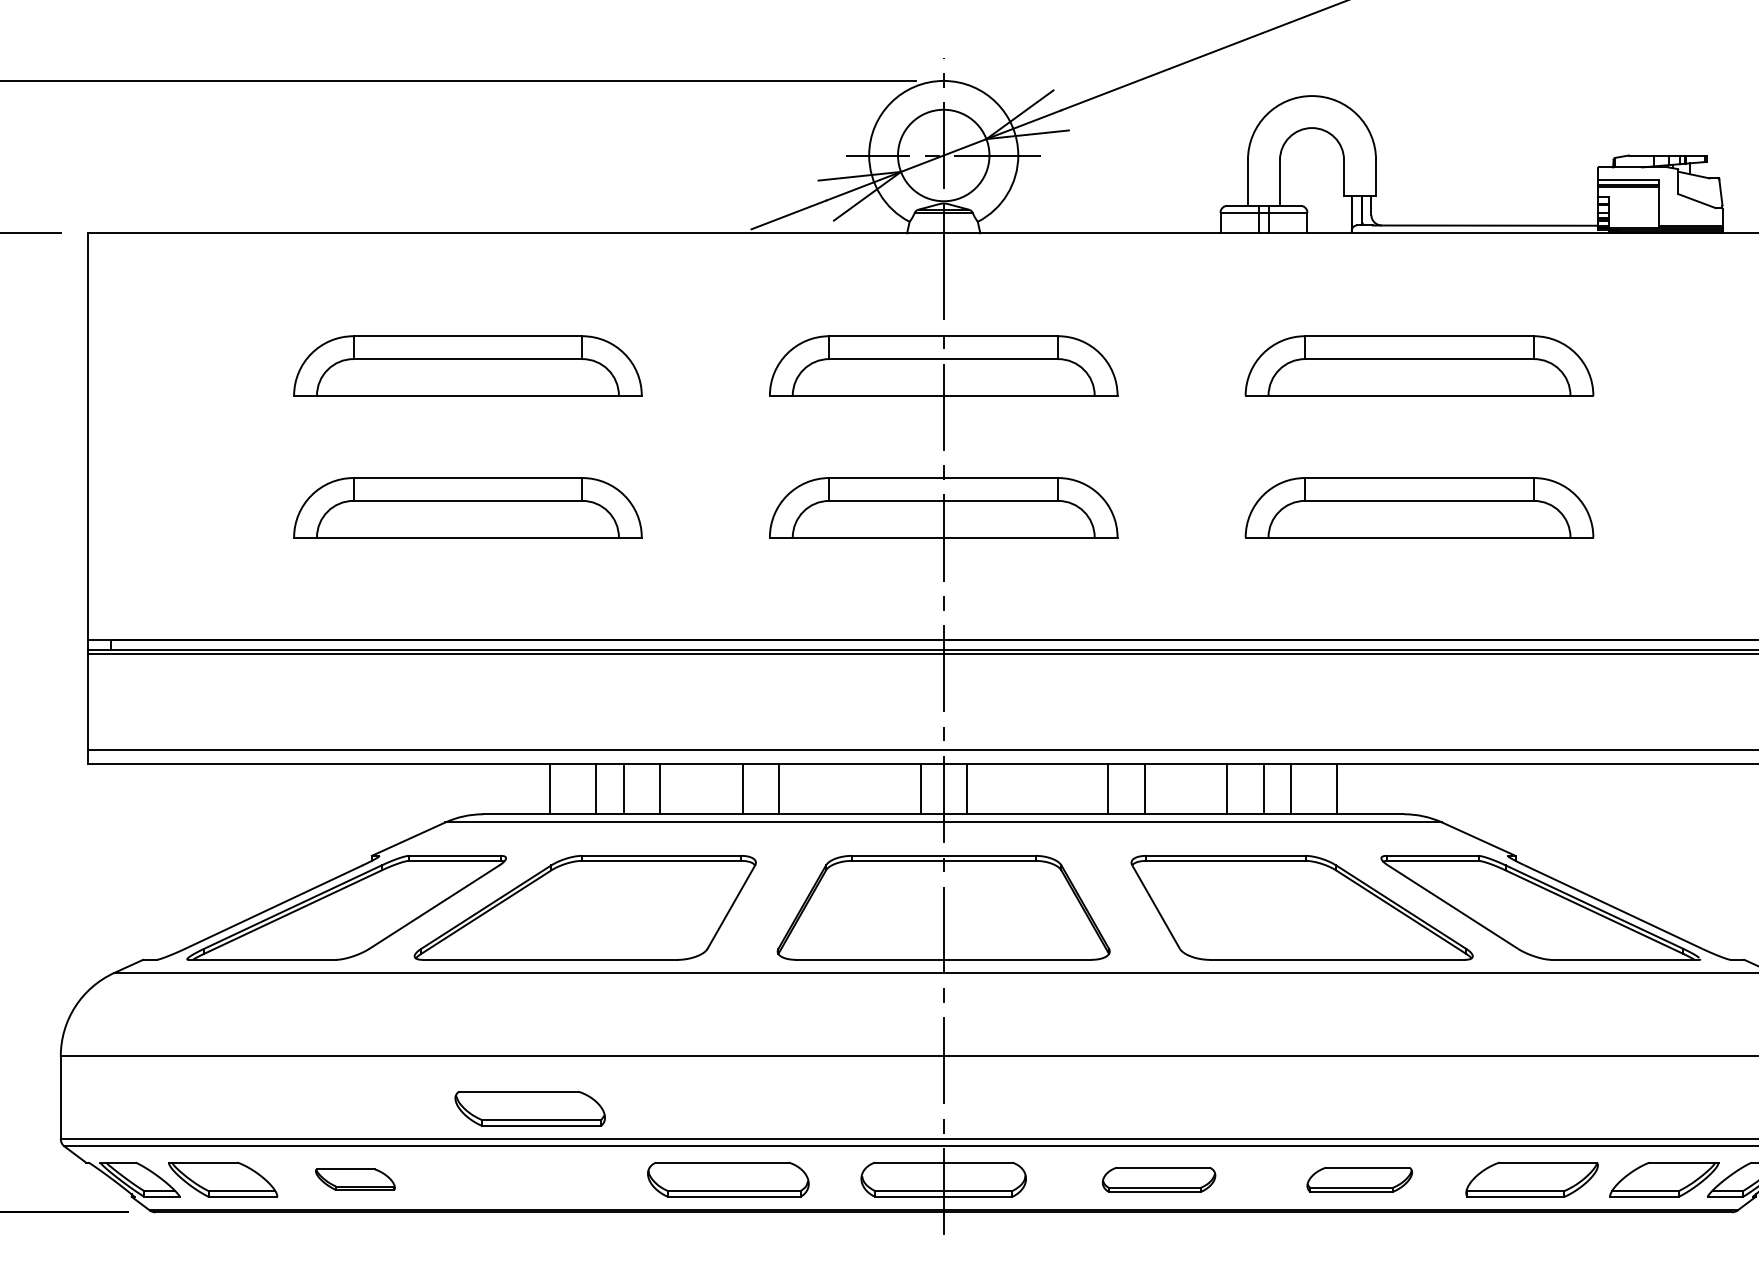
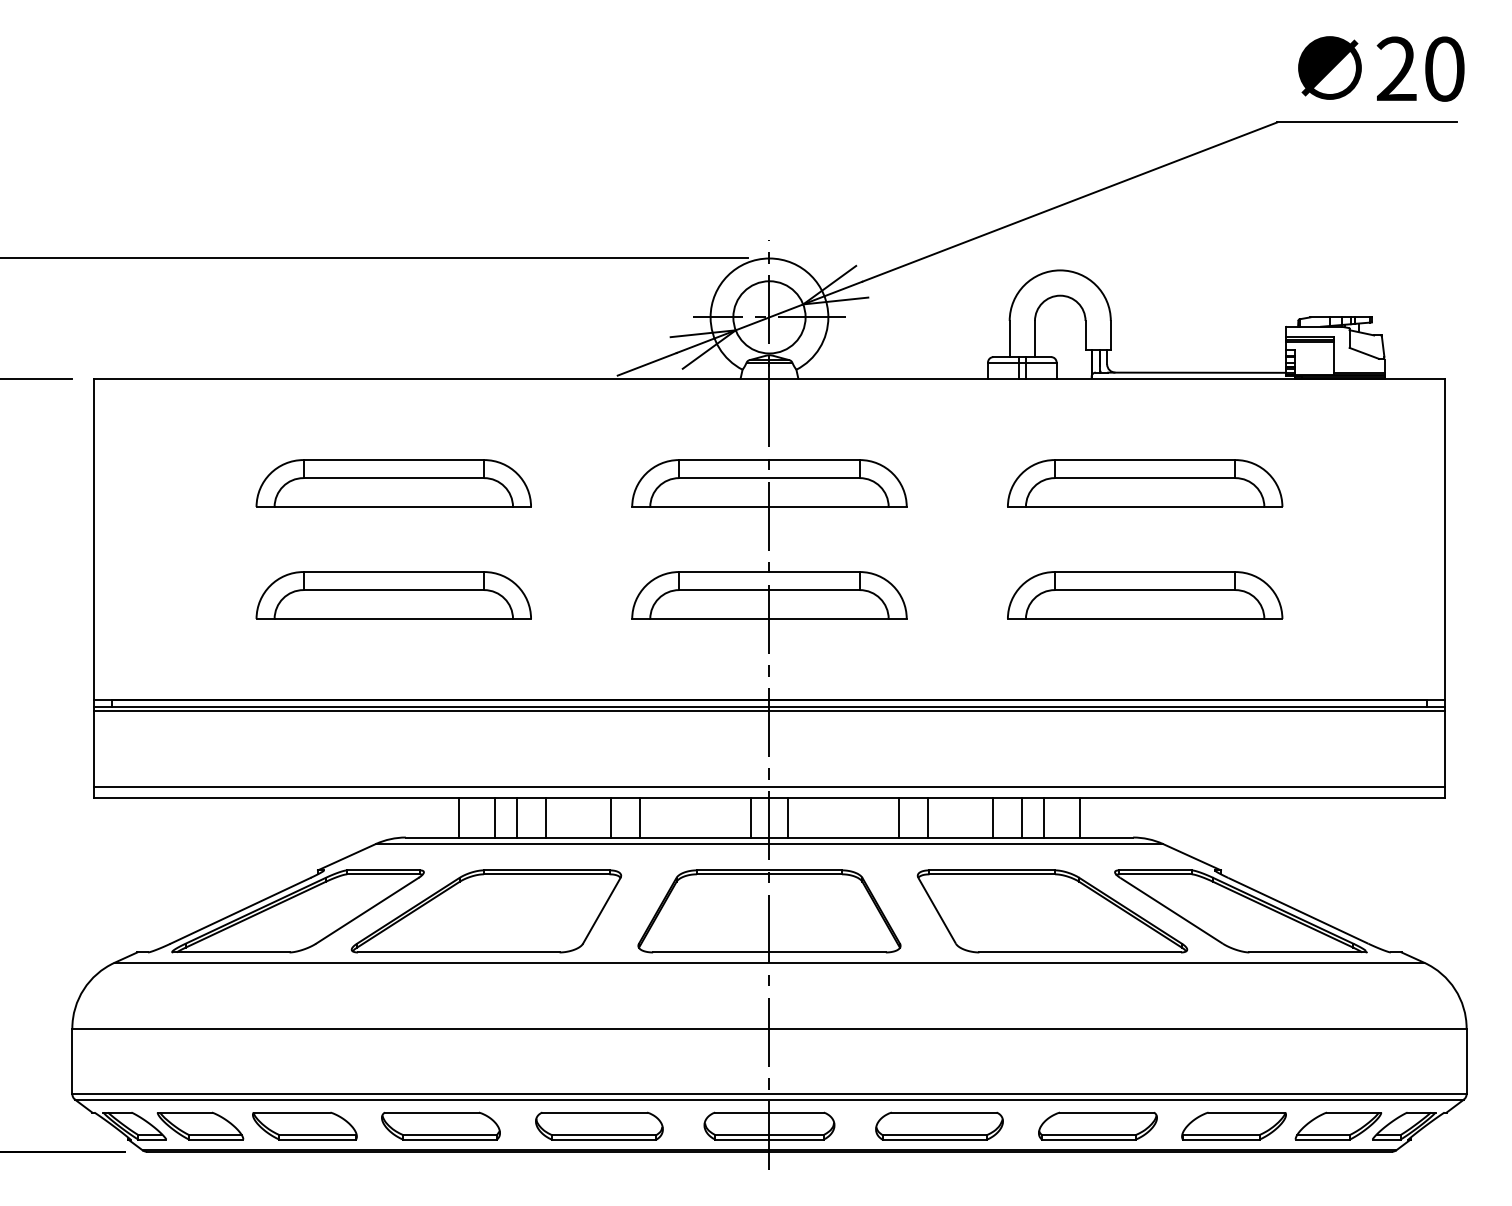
part: (529, 1108) -> (440, 1125), moved
part: (354, 1179) -> (304, 1125), size x1.67
part: (1159, 1179) -> (939, 1125), size x1.43
part: (1359, 1179) -> (1097, 1125), size x1.43

